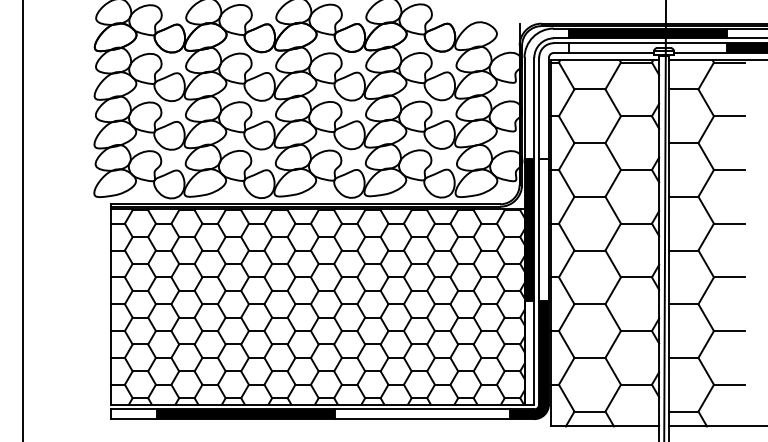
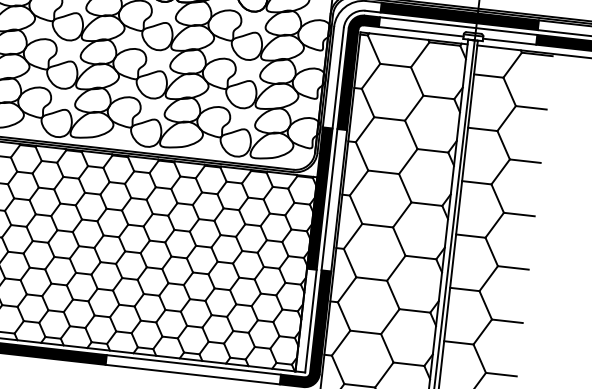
fill: (554, 100) -> (359, 72), added

